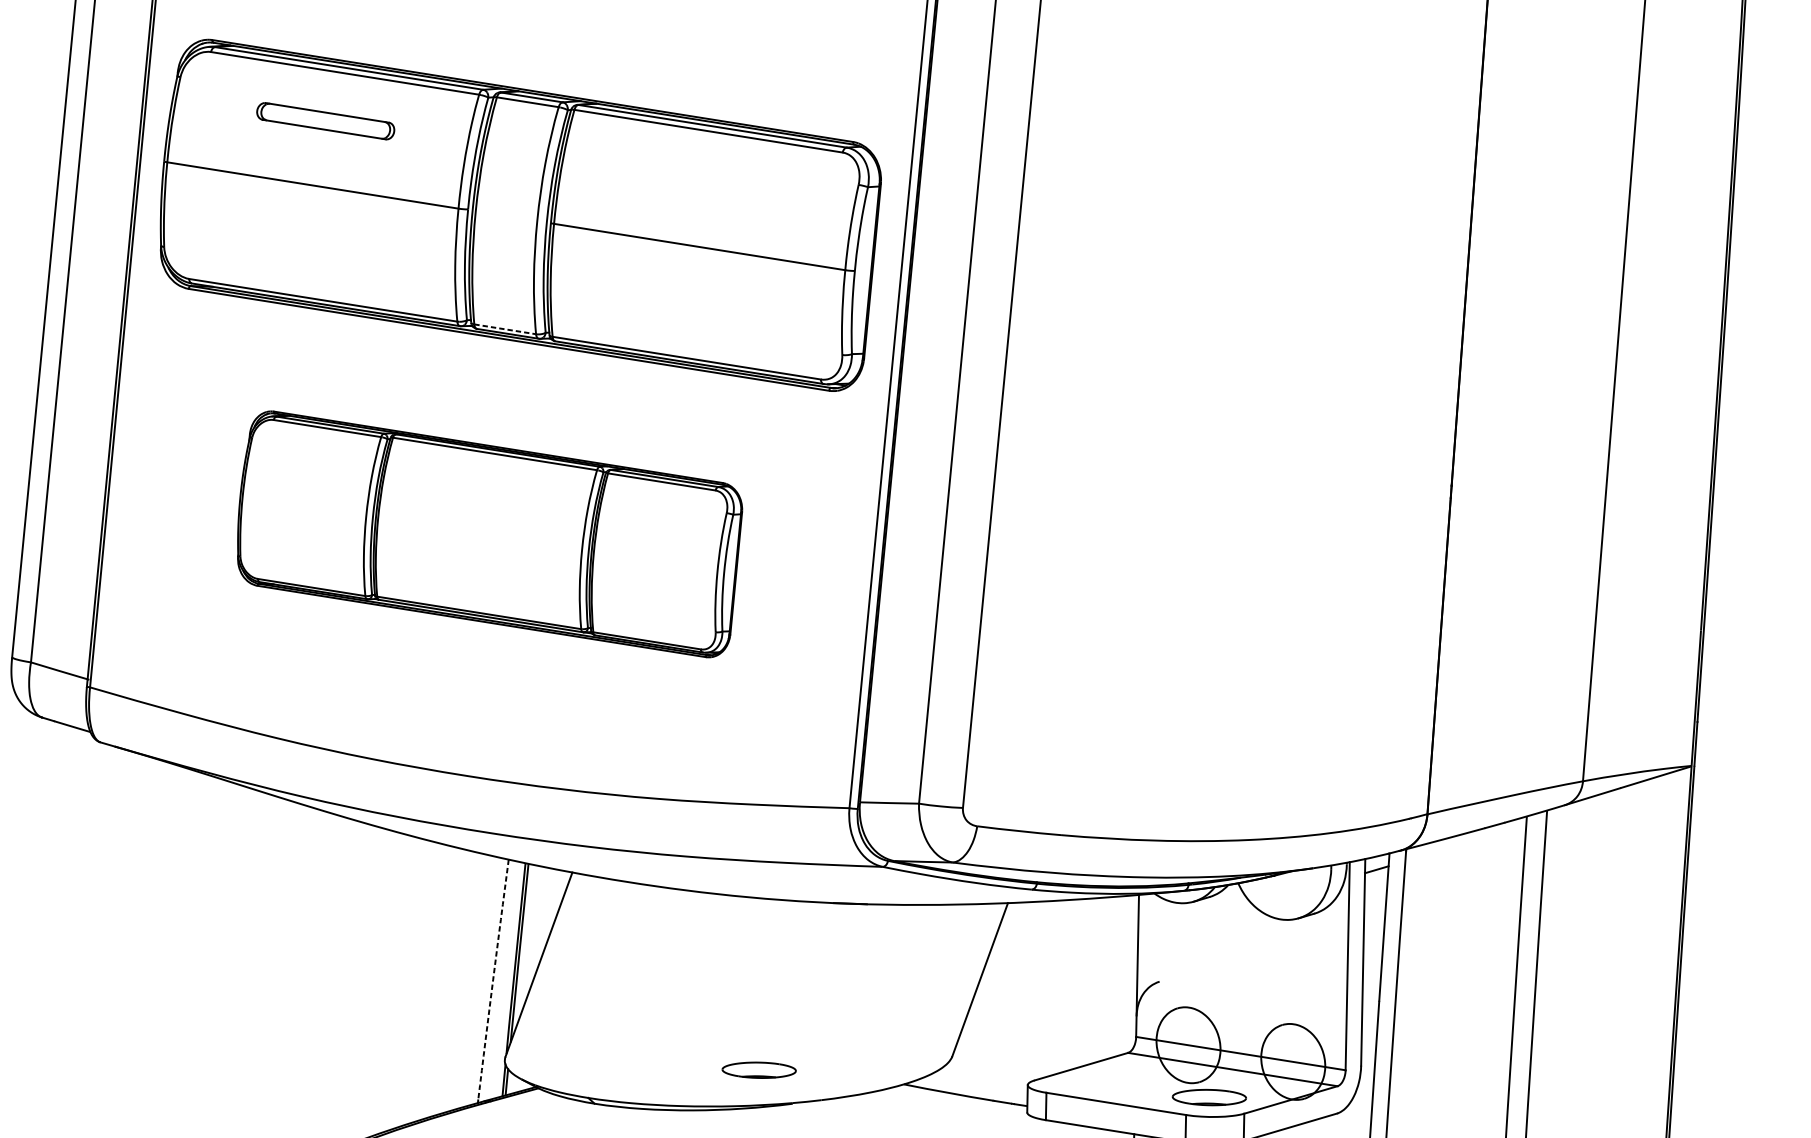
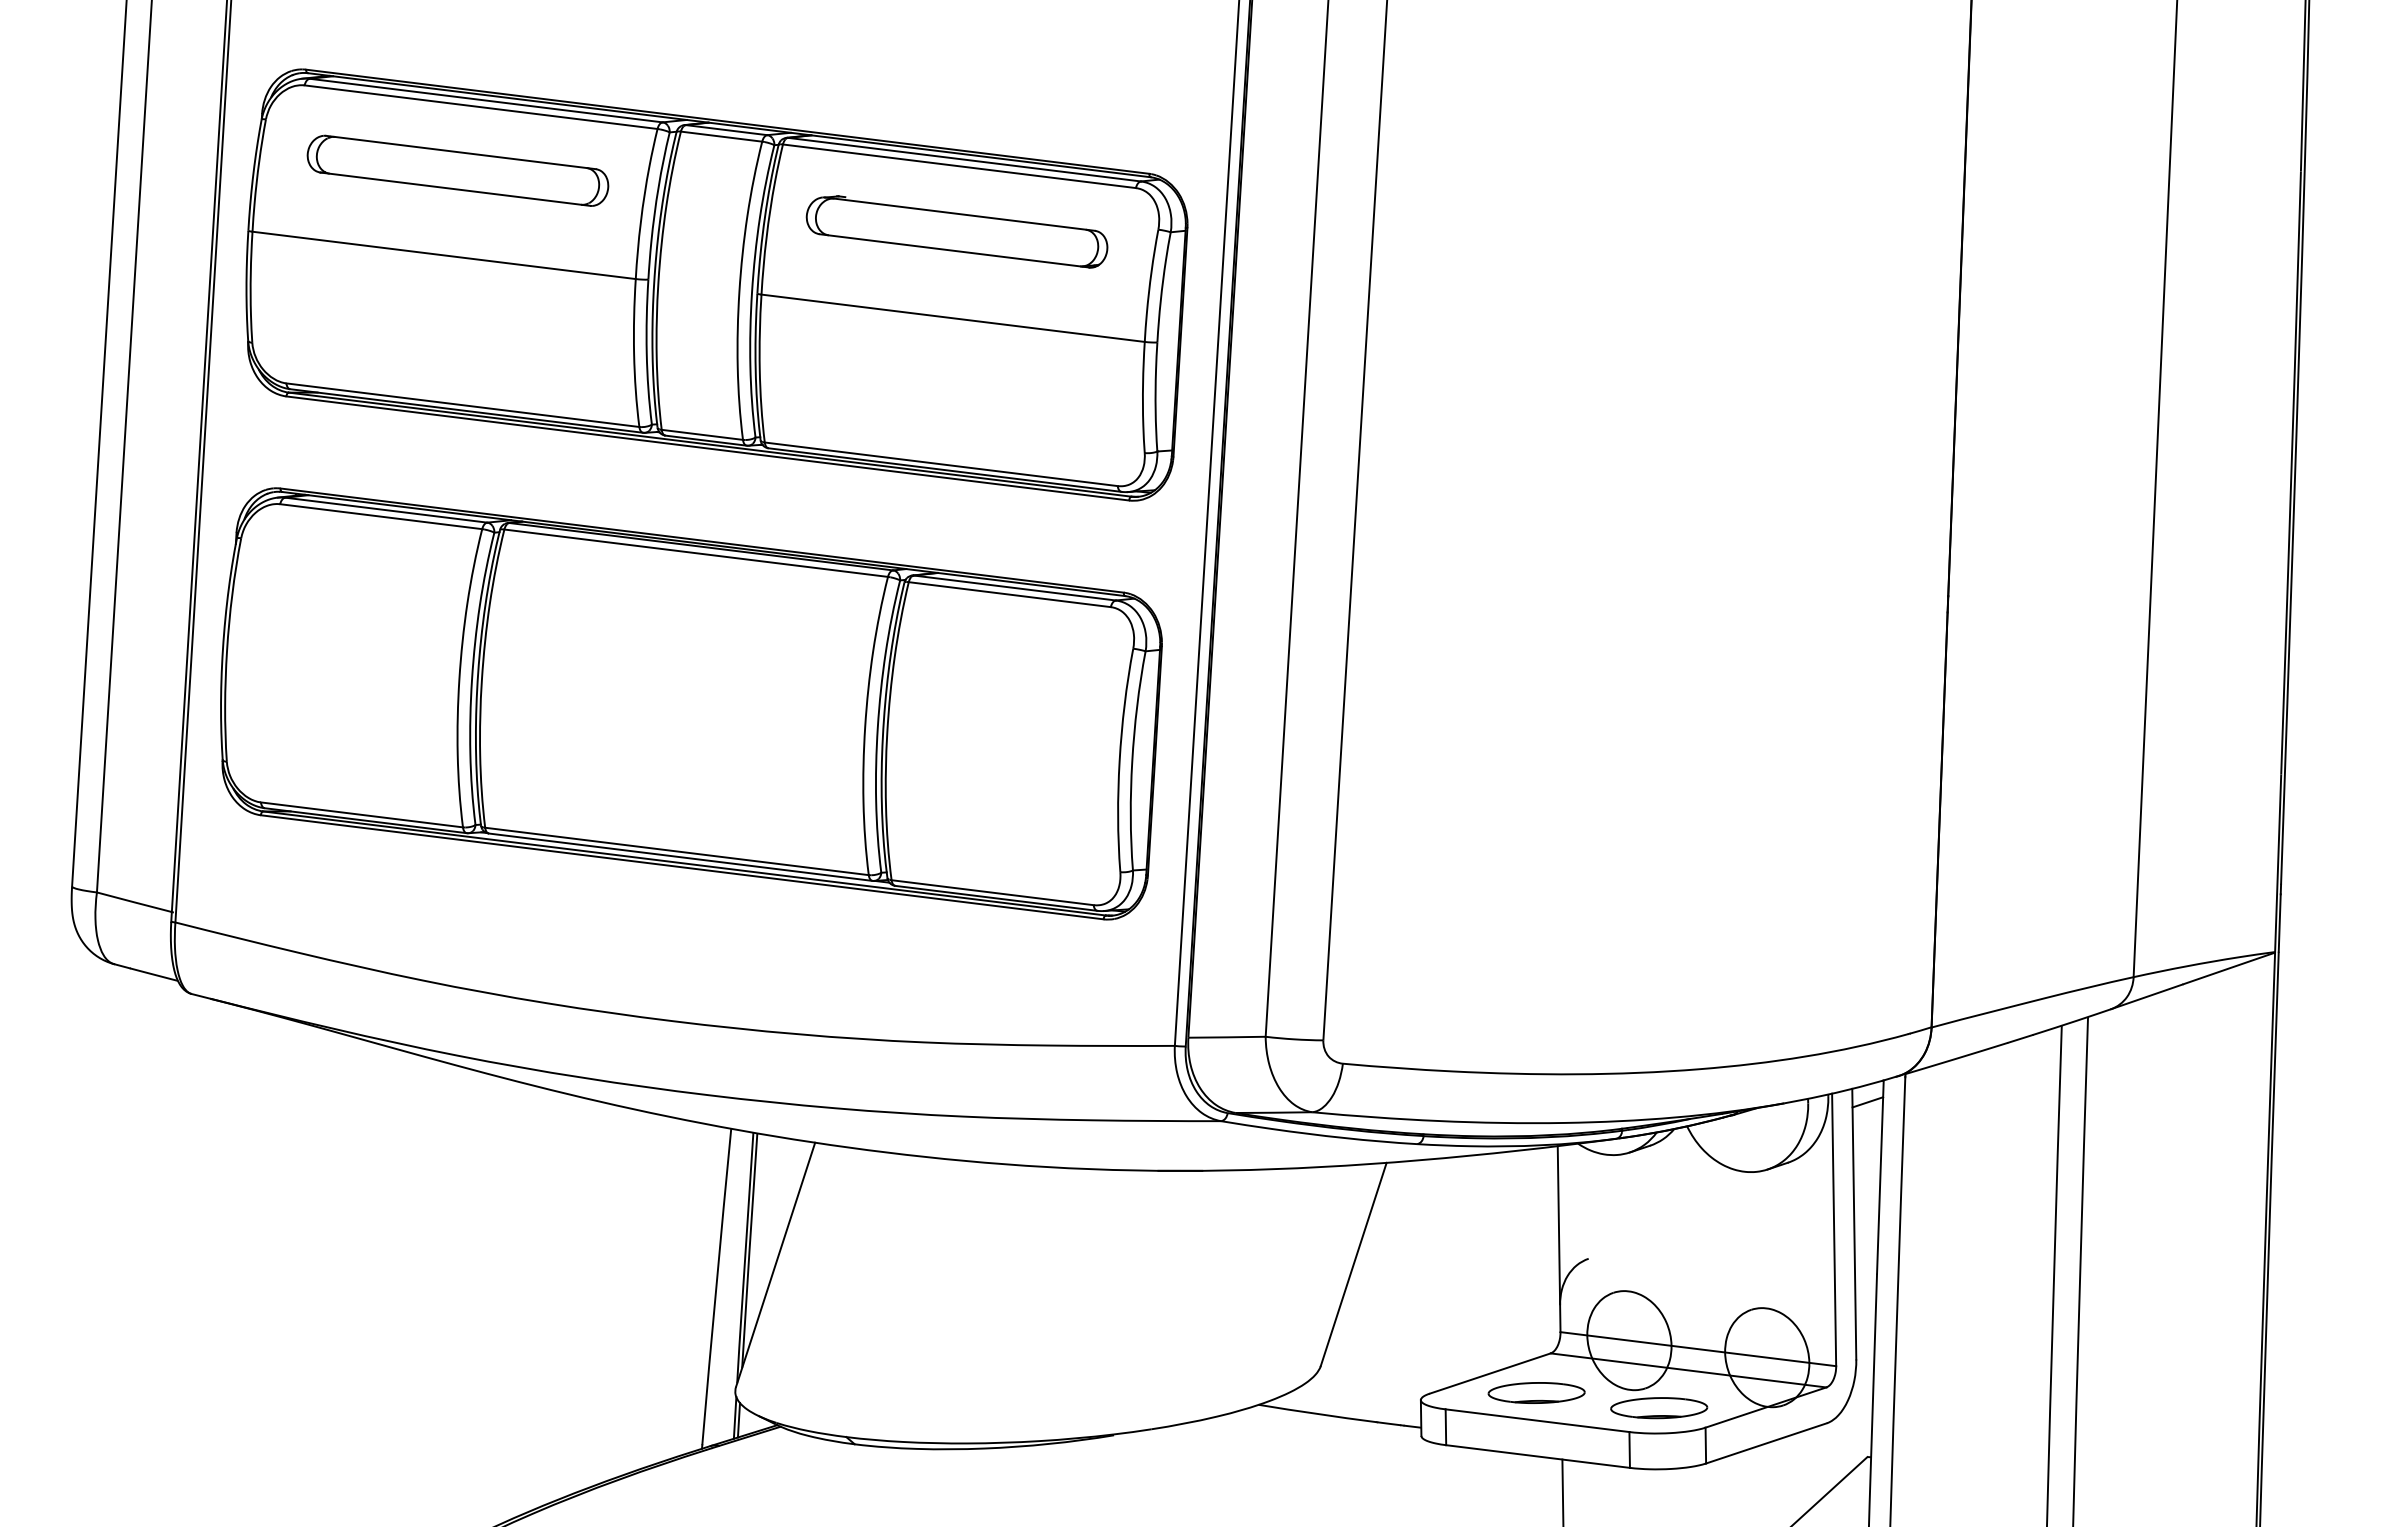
part: (325, 121) -> (457, 170), size x1.67
part: (704, 180) -> (956, 231), added
line: (505, 329) -> (702, 434), dashed -> solid
part: (489, 534) -> (691, 703), size x1.43
arc: (493, 979) -> (716, 1286), dashed -> solid
part: (759, 1069) -> (1536, 1392), moved

